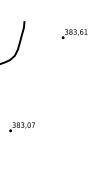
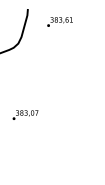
text: (74, 33) -> (59, 21), moved

